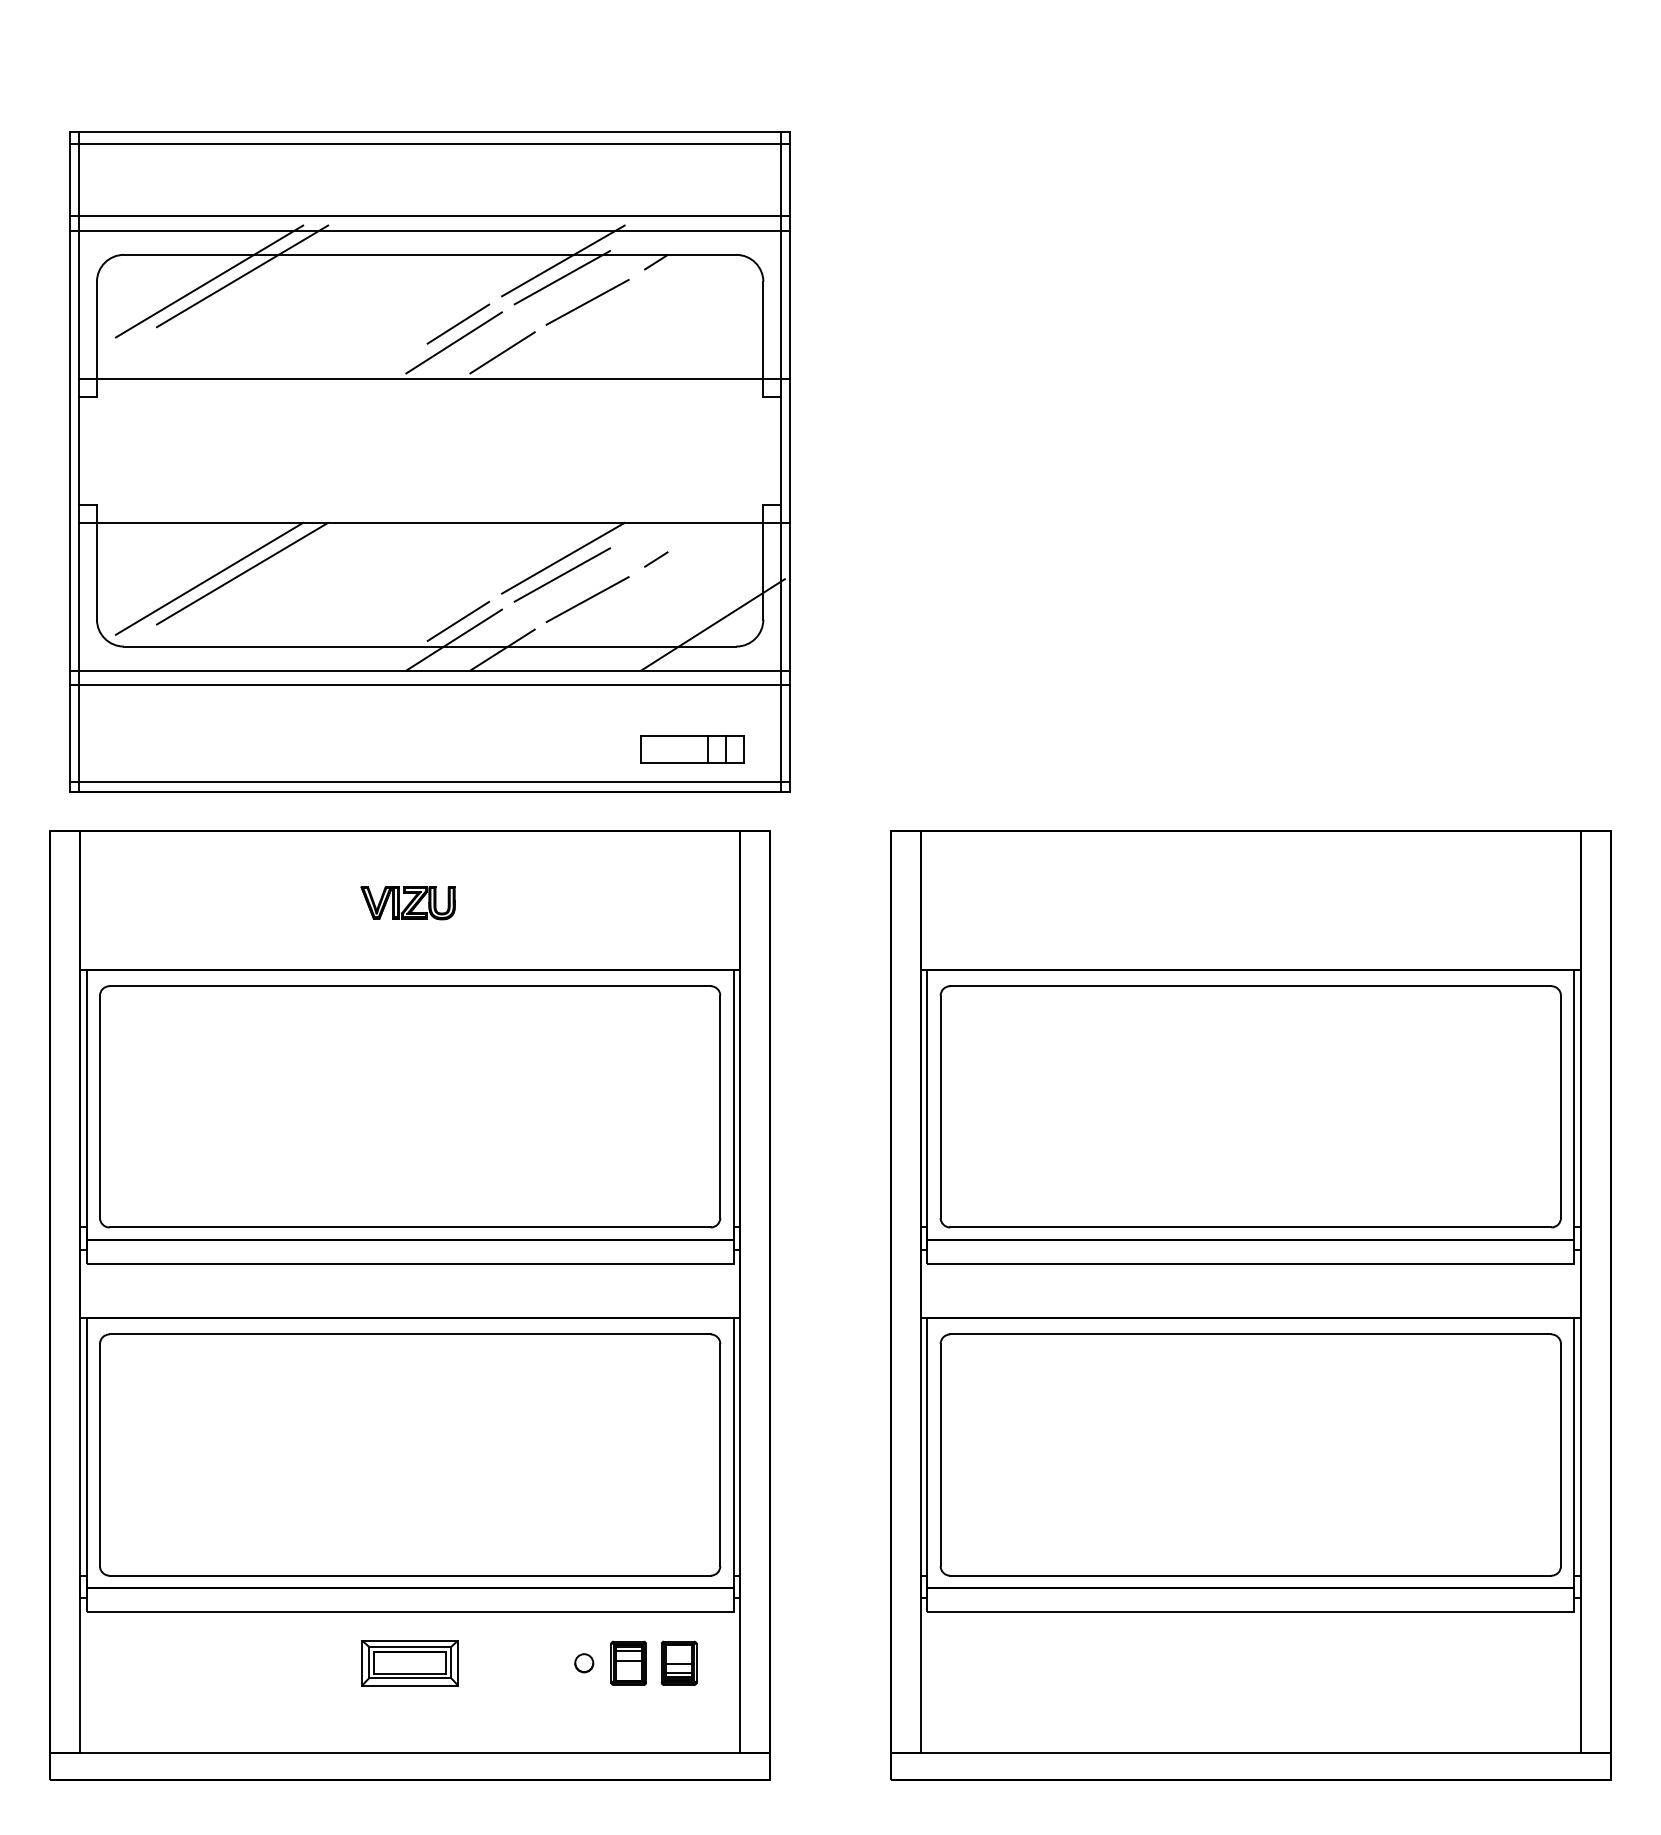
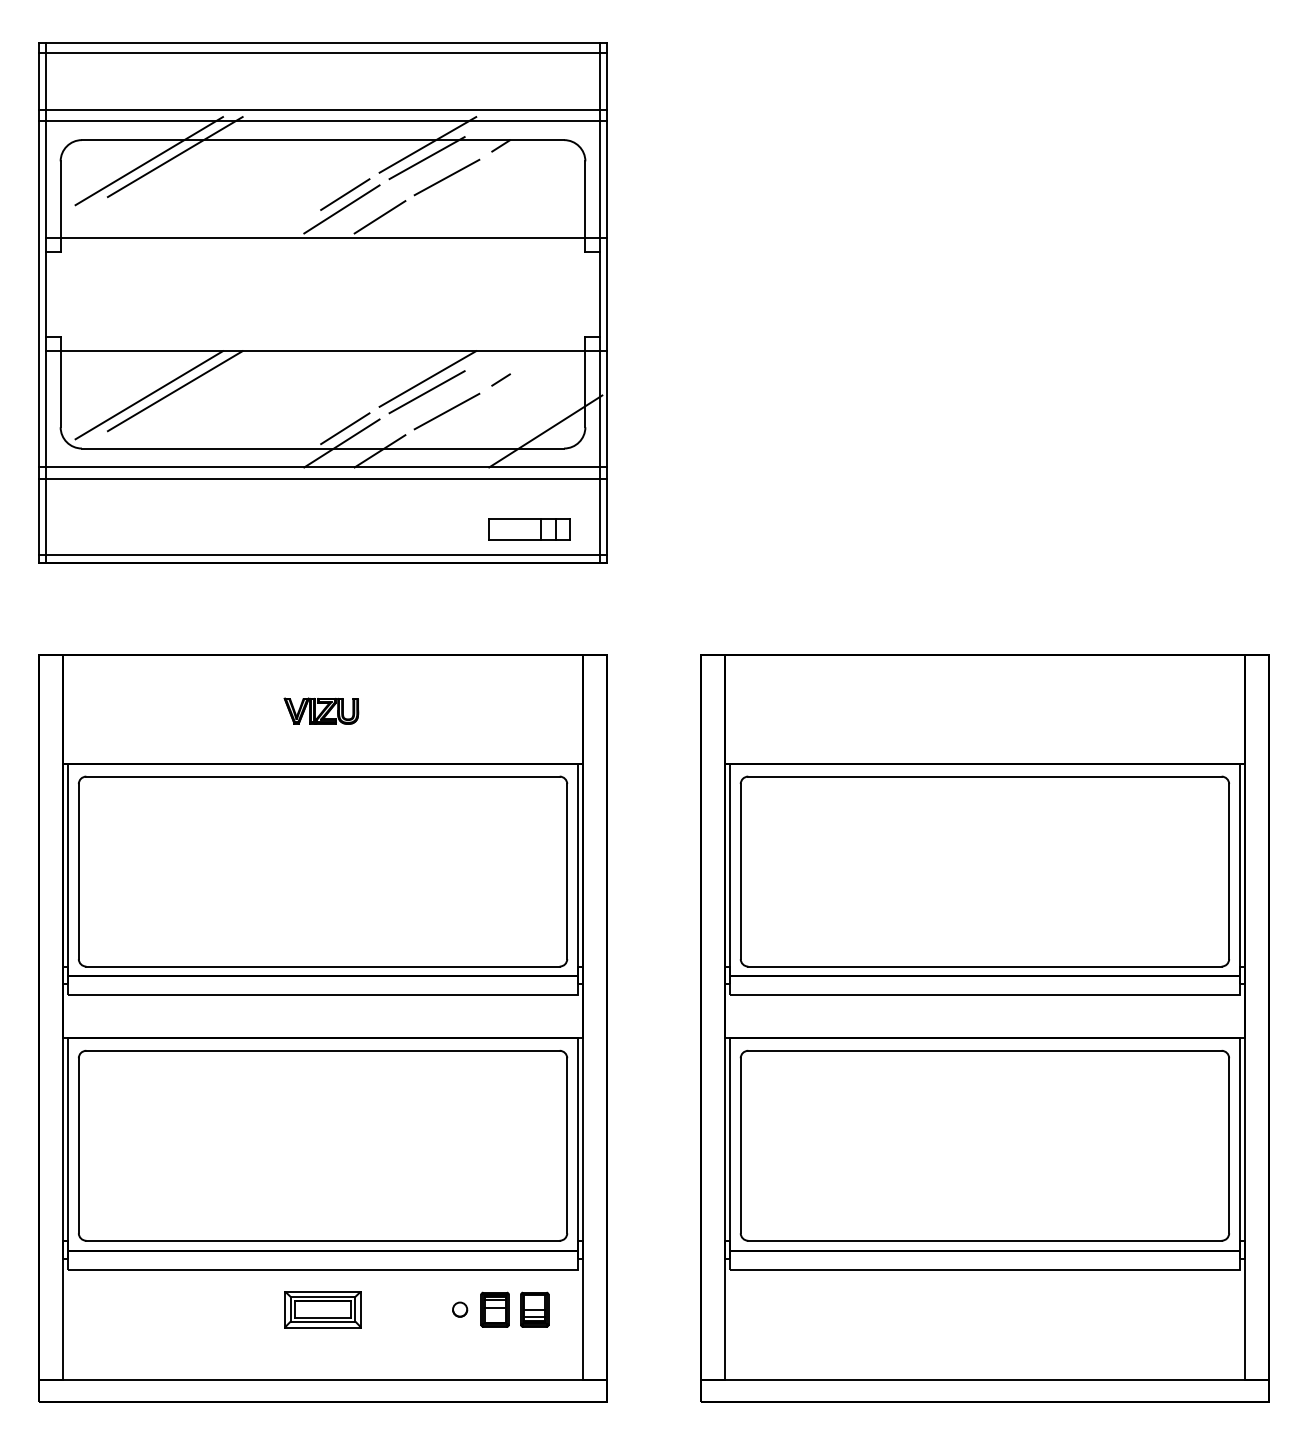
part: (429, 461) -> (322, 302), moved

